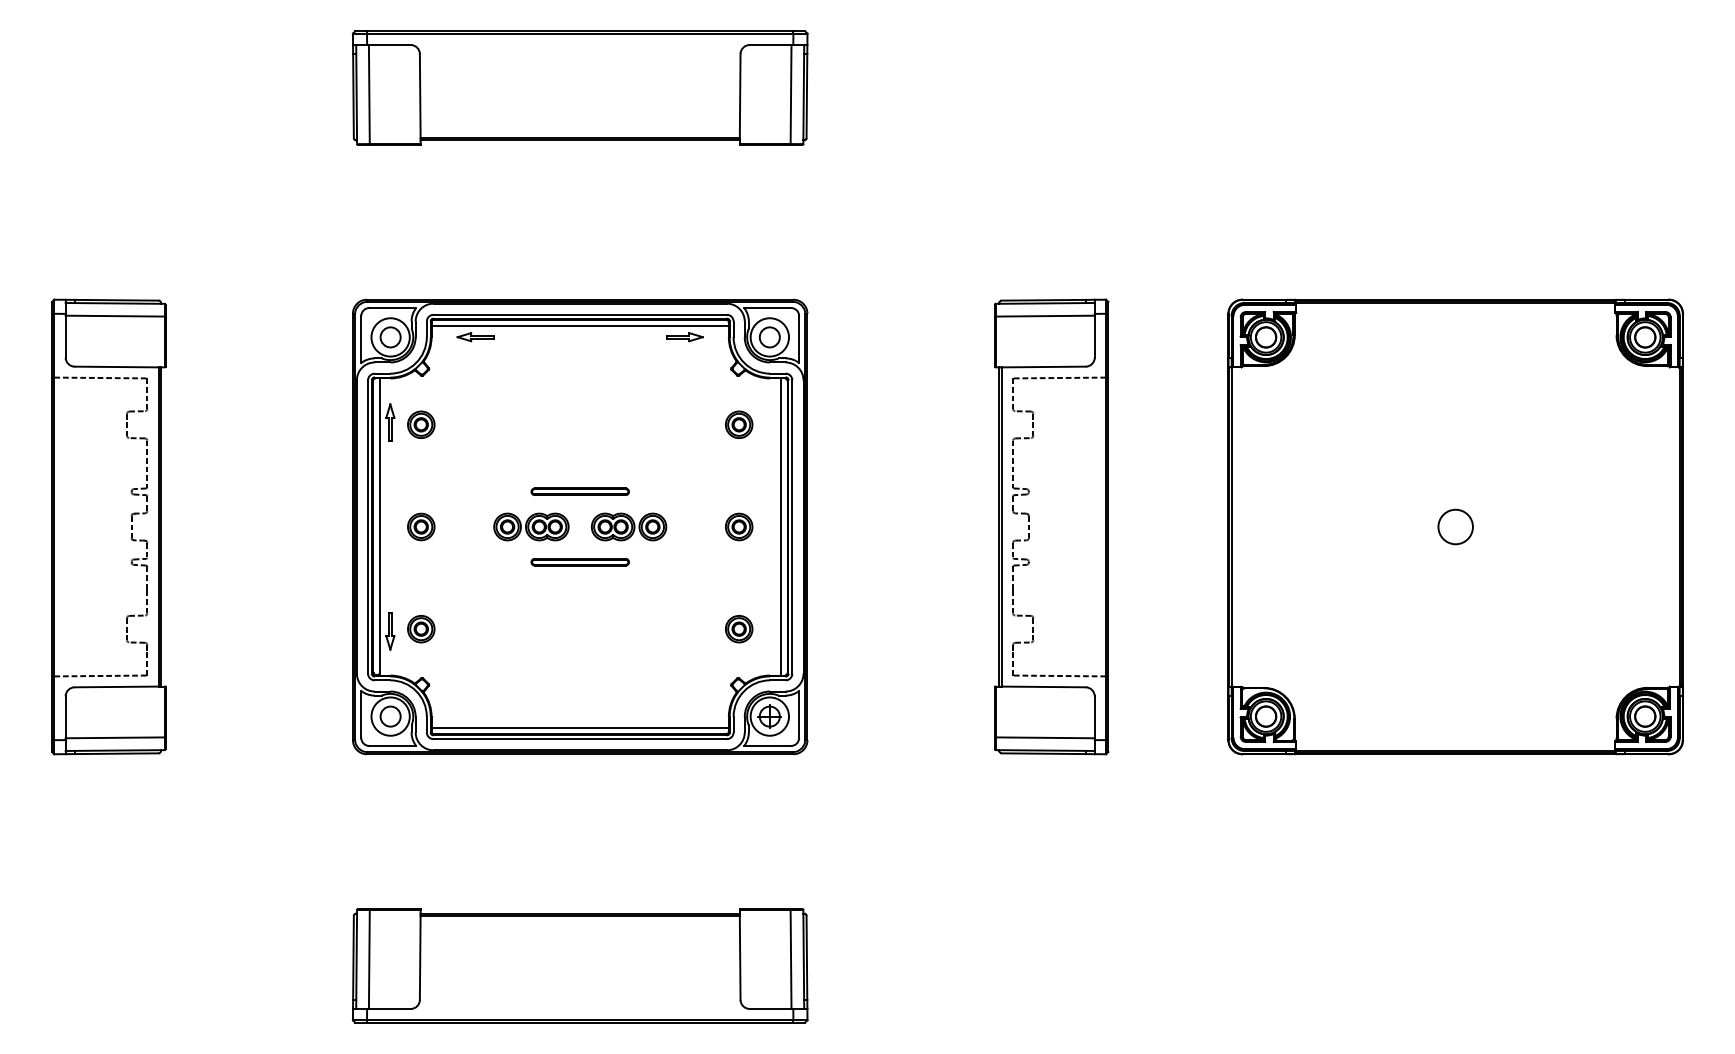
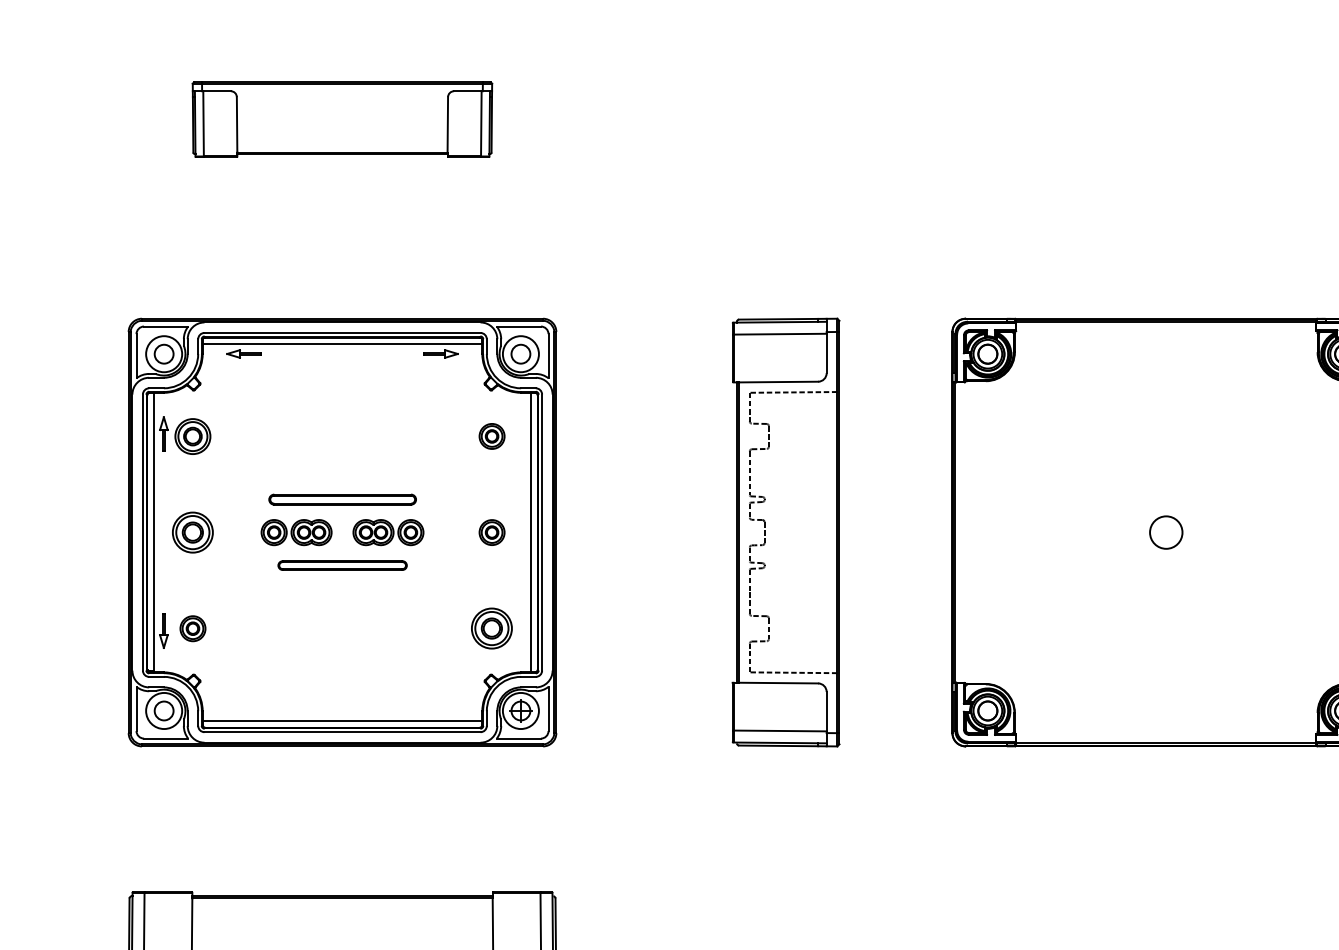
part: (579, 87) -> (341, 119), size x0.7
part: (421, 424) -> (193, 436), size x1.4
part: (579, 491) -> (341, 499), size x1.6
part: (421, 526) -> (193, 532), size x1.6
part: (579, 562) -> (341, 565), size x1.4
part: (739, 629) -> (492, 629), size x1.6

